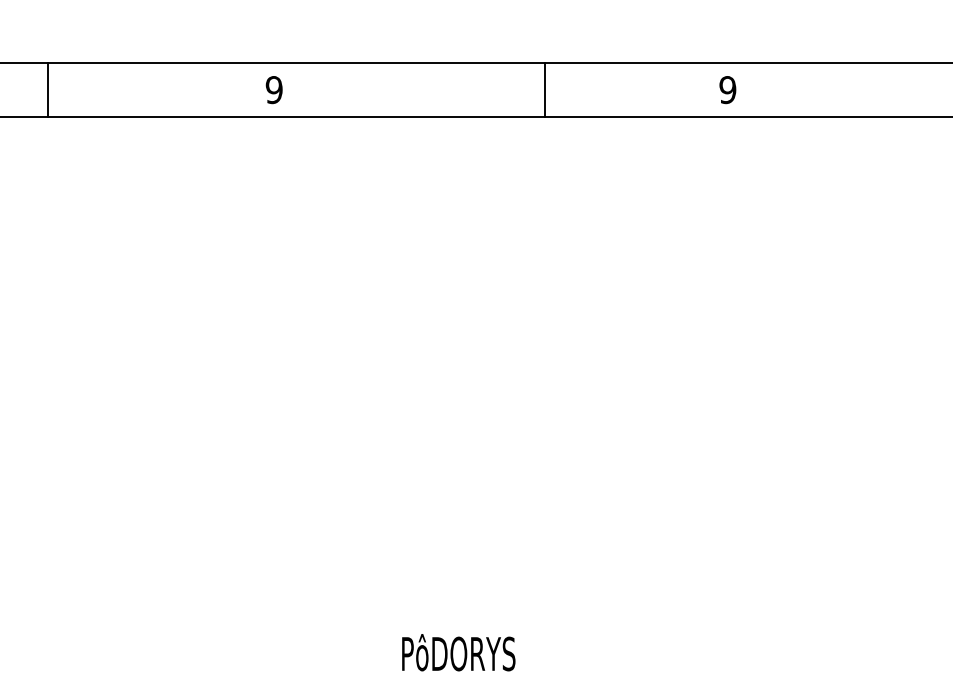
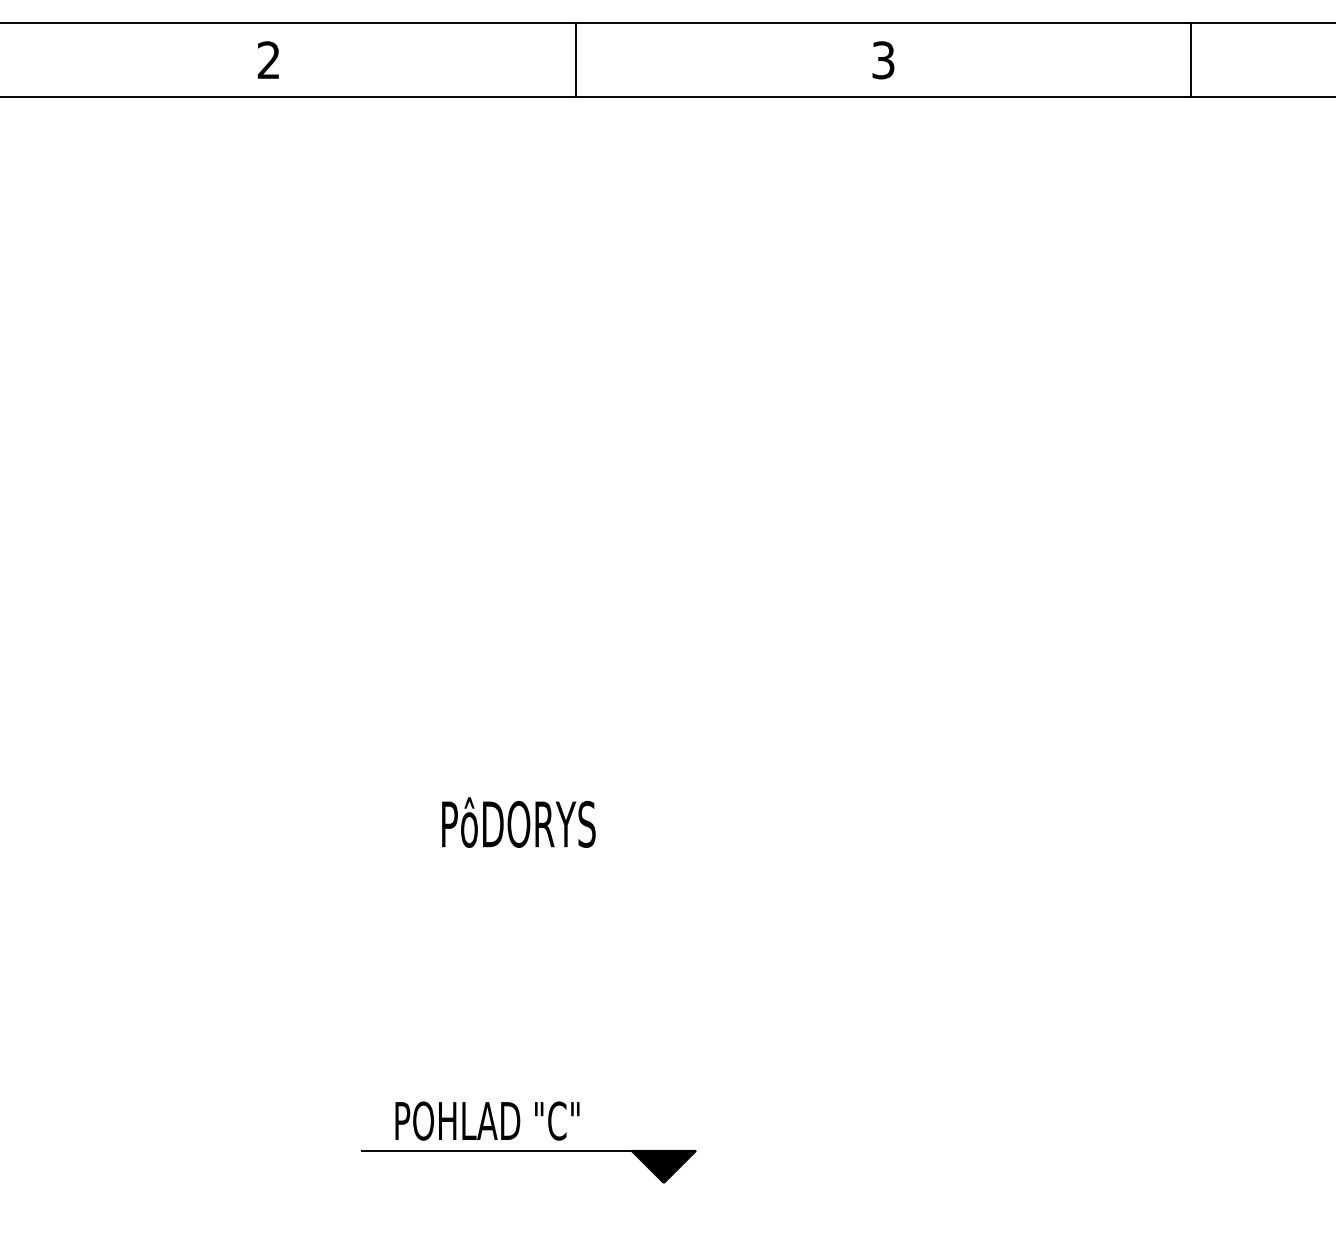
text: (274, 90) -> (268, 60), 9 -> 2
line: (545, 90) -> (576, 60), moved
text: (727, 90) -> (883, 60), 9 -> 3

